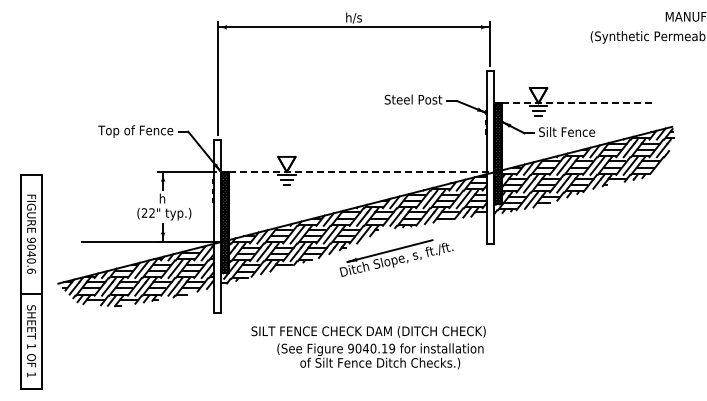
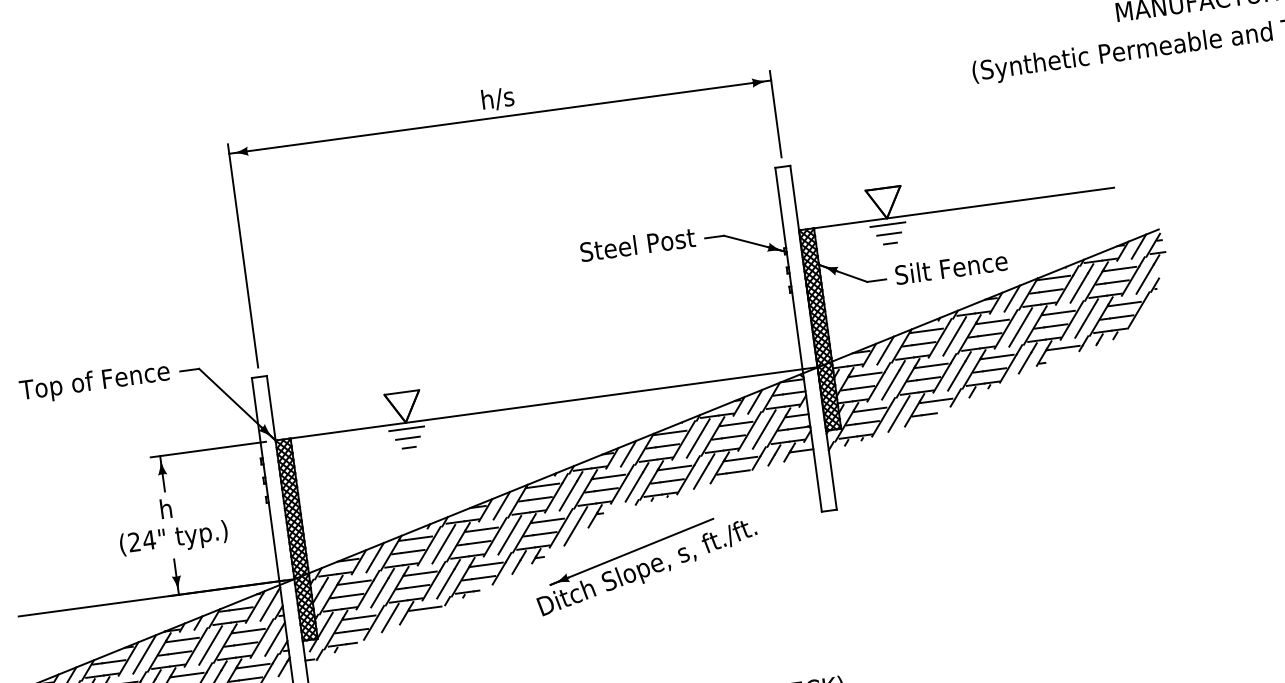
line: (577, 103) -> (964, 208), dashed -> solid
line: (361, 172) -> (554, 403), dashed -> solid
text: (152, 212) -> (149, 538), (22" -> (24"

